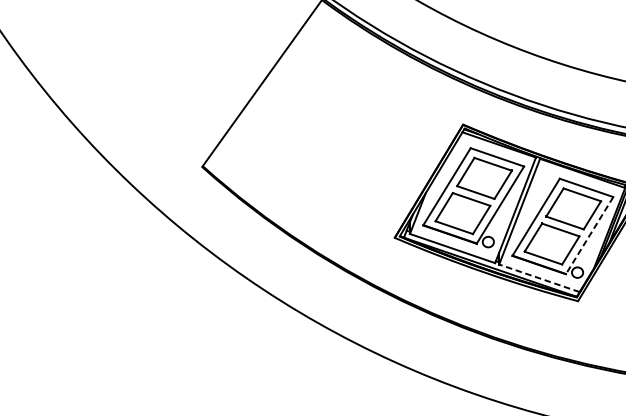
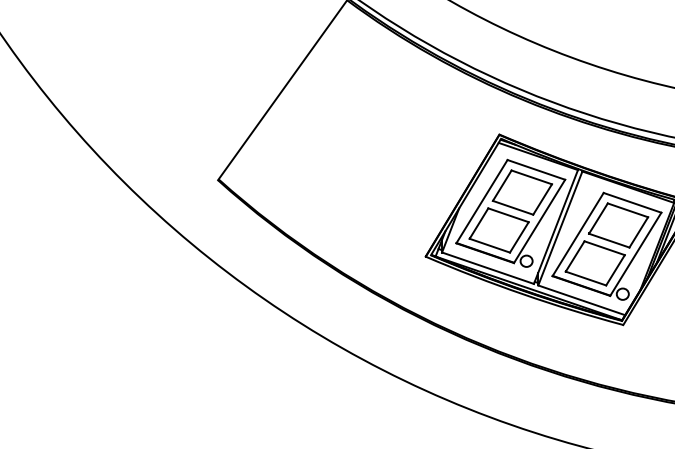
line: (589, 235) -> (635, 254), dashed -> solid
line: (539, 278) -> (581, 300), dashed -> solid

